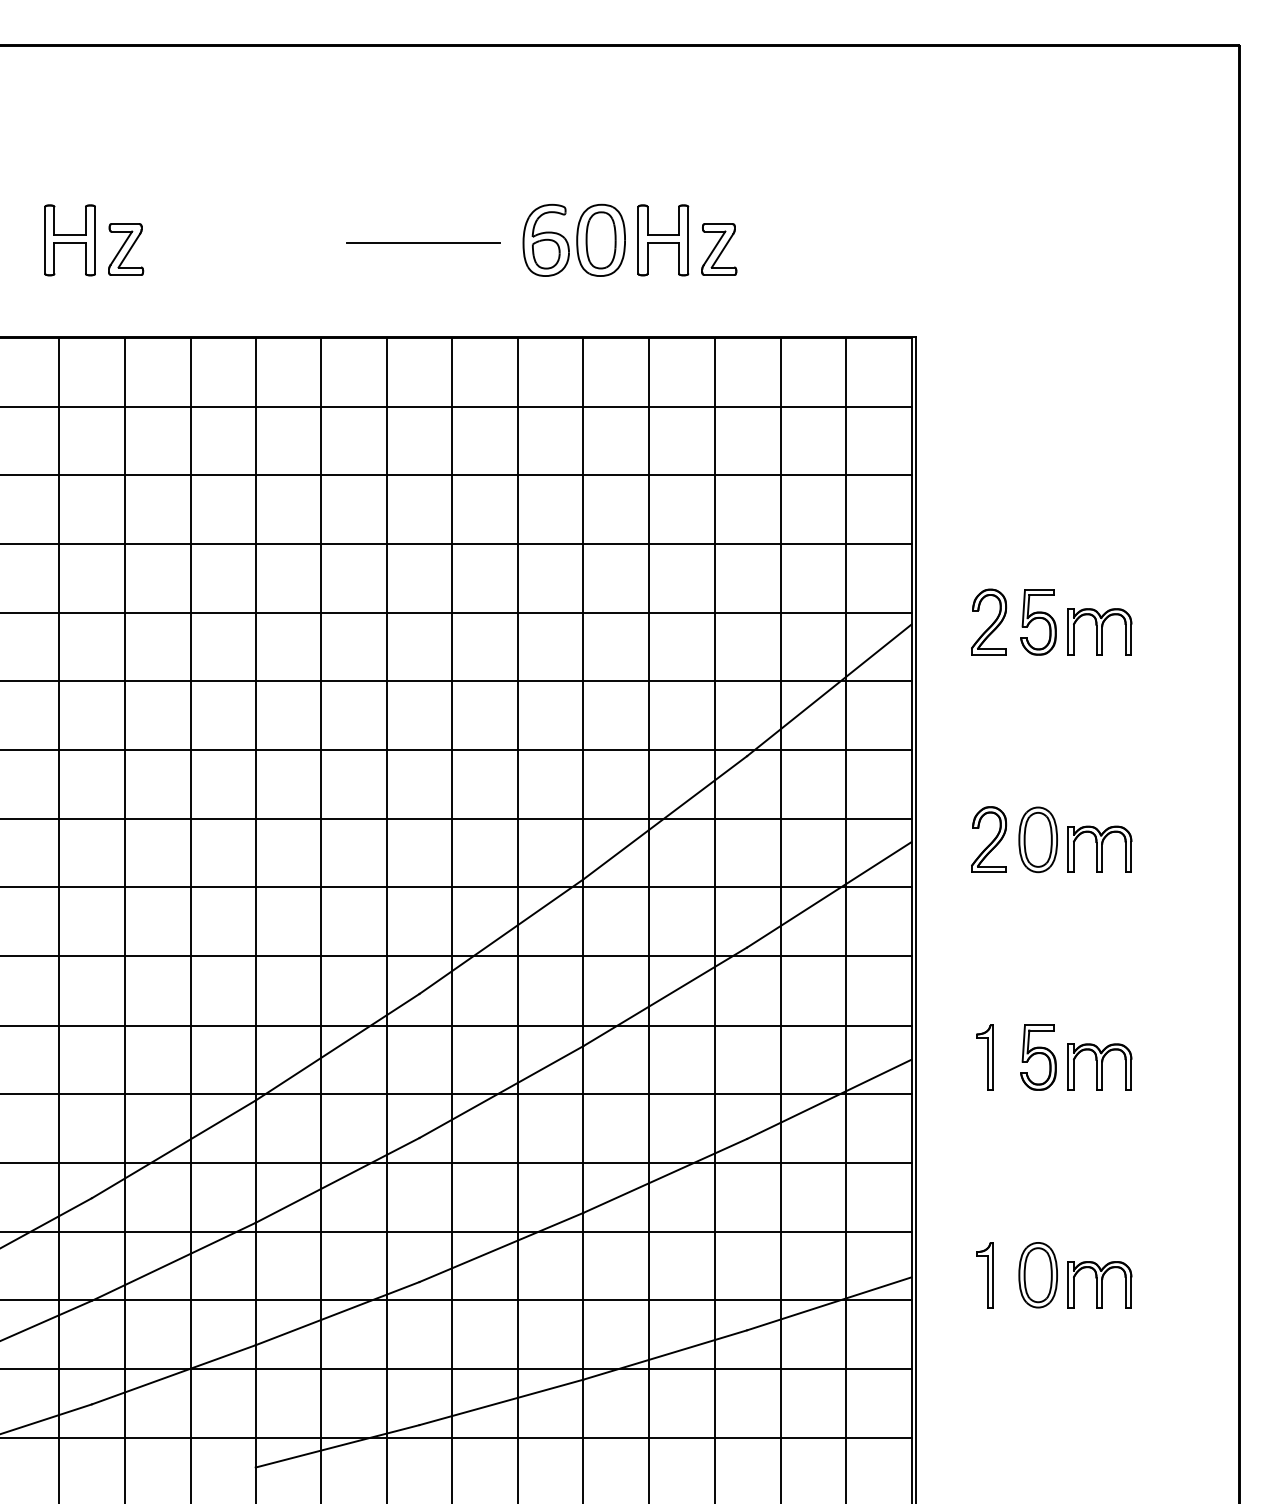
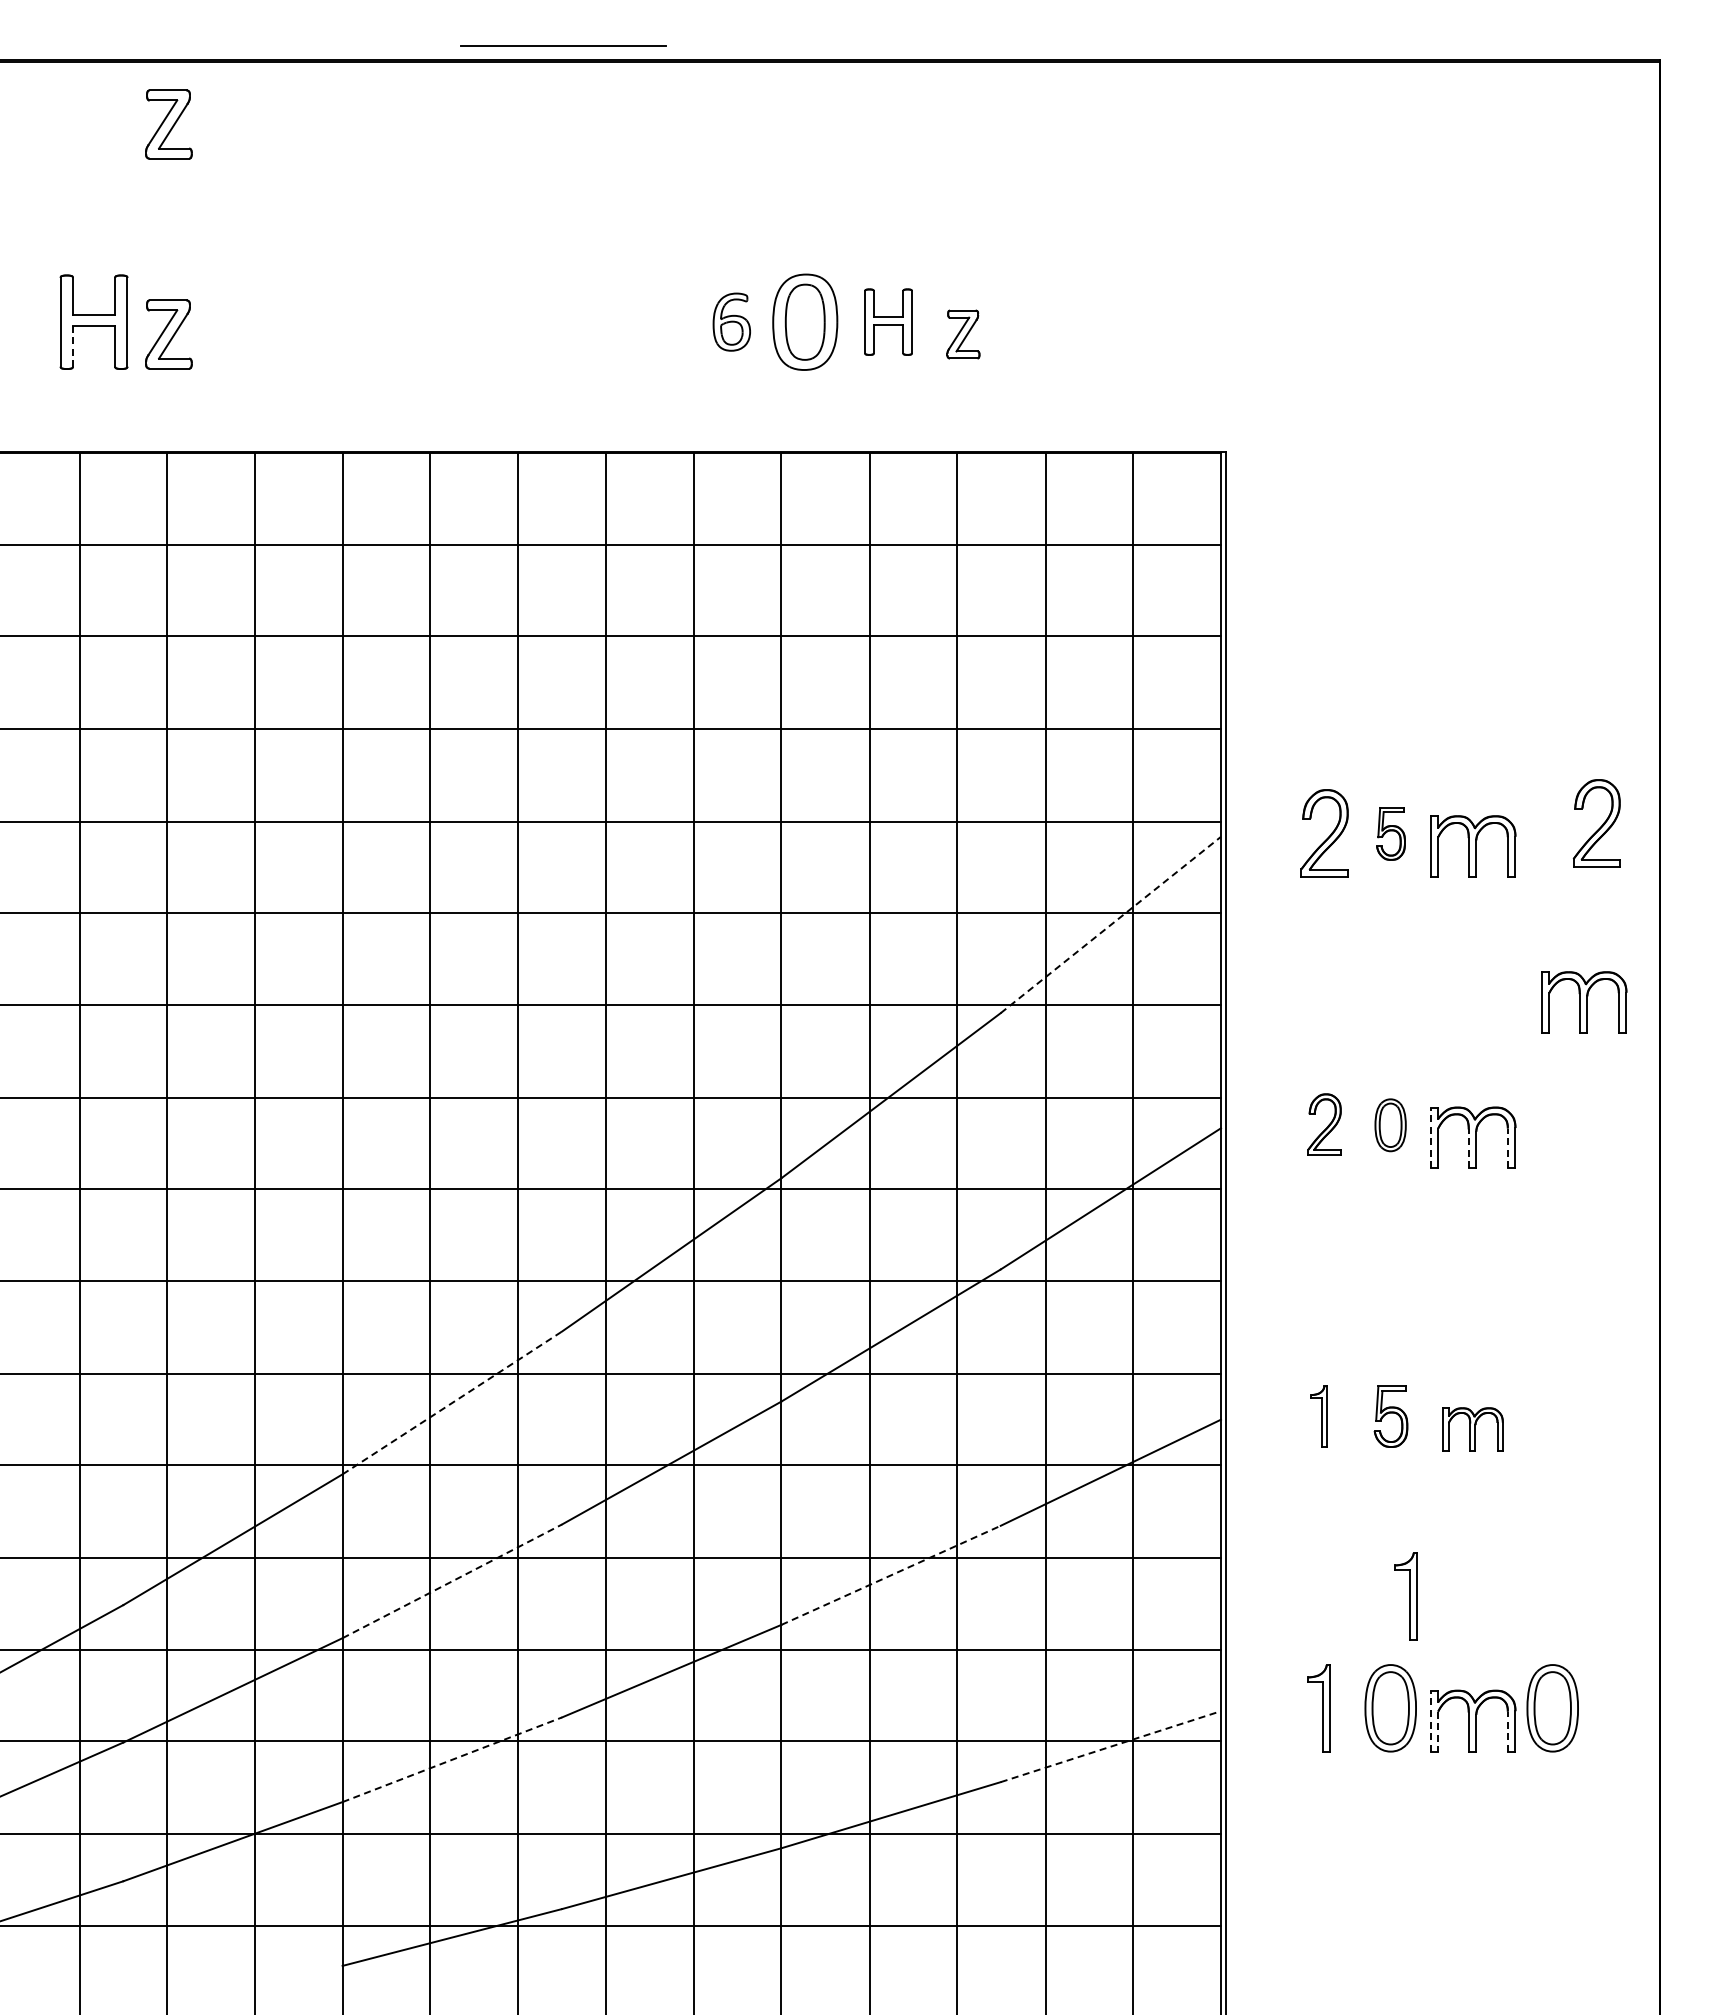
part: (125, 92) -> (168, 124), added
part: (546, 239) -> (731, 321), size x0.6
part: (663, 239) -> (888, 321), size x0.7
line: (423, 242) -> (563, 45), moved
part: (719, 249) -> (963, 334), size x0.7
line: (54, 258) -> (72, 346), solid -> dashed
part: (1191, 614) -> (1596, 823), added
part: (1038, 622) -> (1390, 833), size x0.6
line: (829, 690) -> (1111, 924), solid -> dashed
part: (1182, 748) -> (1584, 1002), added
part: (988, 839) -> (1324, 1124), size x0.7
part: (1038, 840) -> (1390, 1125), size x0.6
line: (1067, 849) -> (1430, 1137), solid -> dashed
line: (1096, 857) -> (1468, 1148), solid -> dashed
line: (1125, 857) -> (1507, 1148), solid -> dashed
line: (337, 1046) -> (452, 1402), solid -> dashed
part: (984, 1057) -> (1318, 1416), size x0.7
part: (1038, 1057) -> (1390, 1416), size x0.7
part: (1100, 1067) -> (1473, 1429), size x0.7
line: (665, 1176) -> (891, 1575), solid -> dashed
line: (337, 1180) -> (452, 1581), solid -> dashed
part: (1049, 1191) -> (1405, 1596), added
part: (1159, 1275) -> (1552, 1708), added
line: (1067, 1284) -> (1430, 1720), solid -> dashed
line: (1073, 1292) -> (1438, 1731), solid -> dashed
line: (1125, 1292) -> (1507, 1731), solid -> dashed
line: (829, 1303) -> (1110, 1746), solid -> dashed
line: (337, 1313) -> (452, 1759), solid -> dashed

